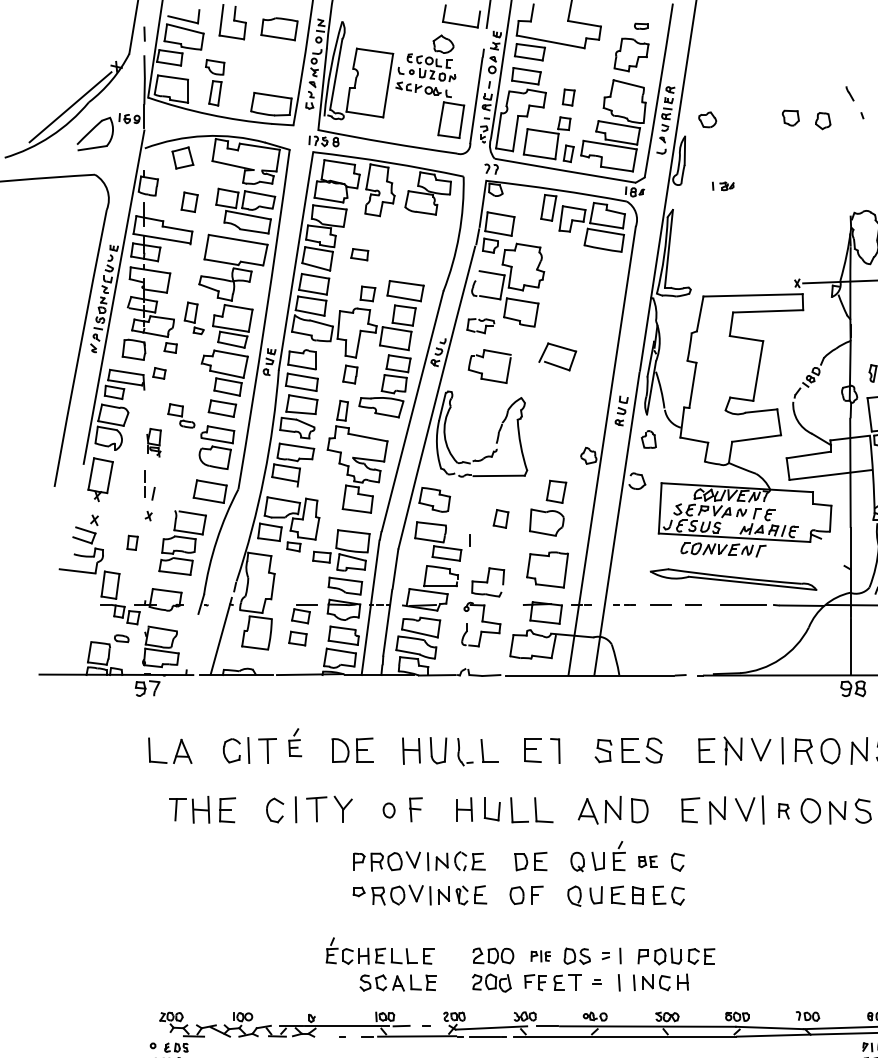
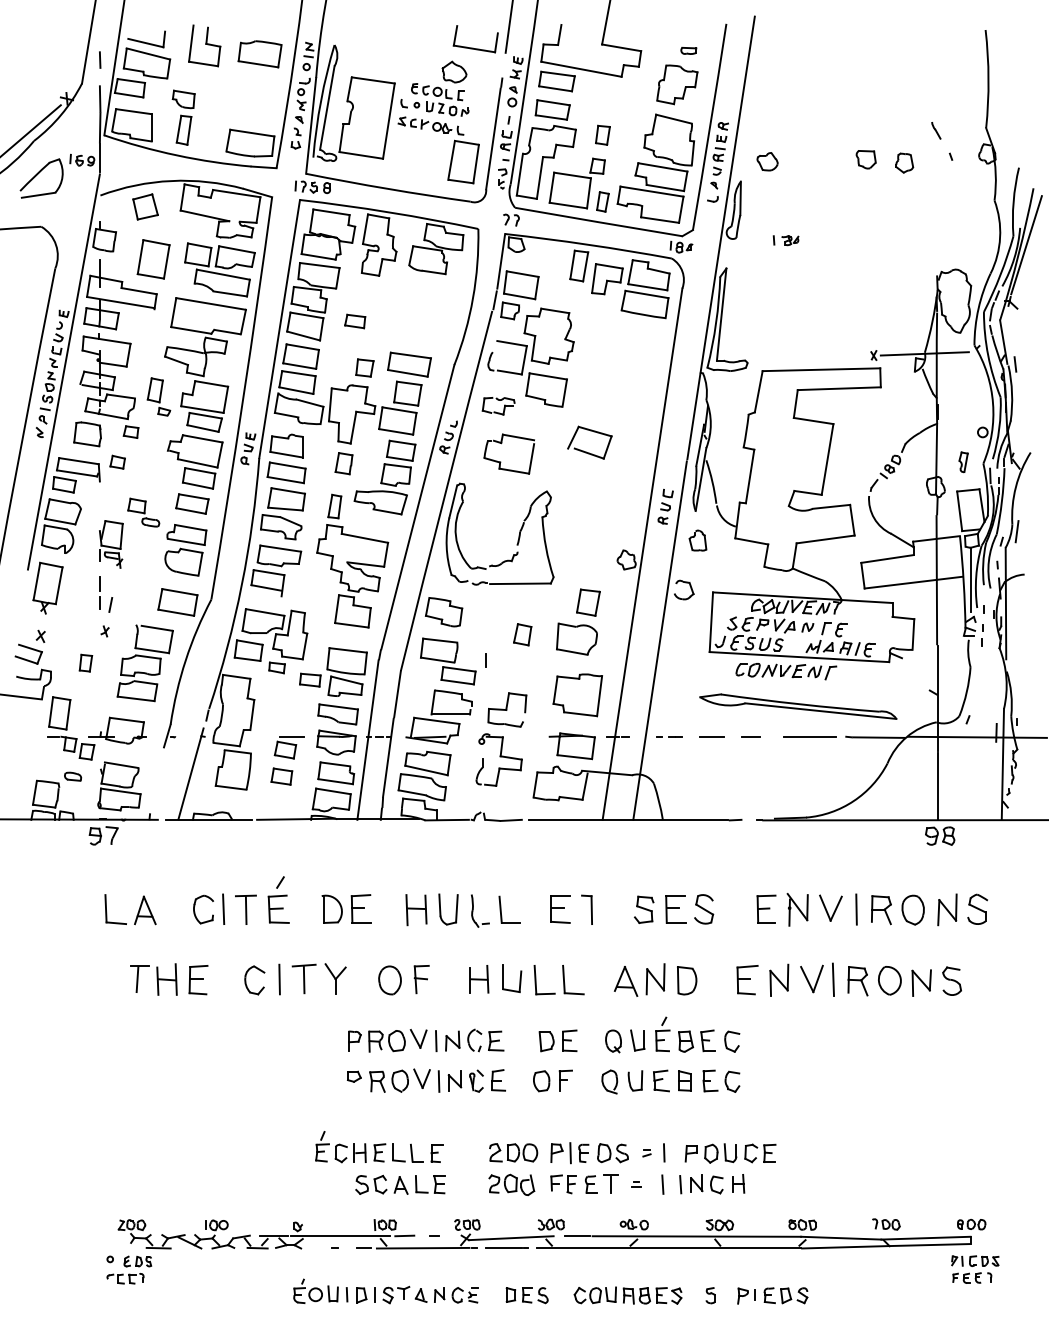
part: (189, 202) -> (153, 259), size x1.67
part: (154, 442) -> (111, 544), size x1.43
part: (295, 742) -> (278, 899), size x1.43
part: (388, 810) -> (389, 980), size x1.67
part: (783, 811) -> (857, 981), size x1.67
part: (647, 861) -> (696, 1040), size x1.67
part: (540, 956) -> (569, 1153), size x1.67

